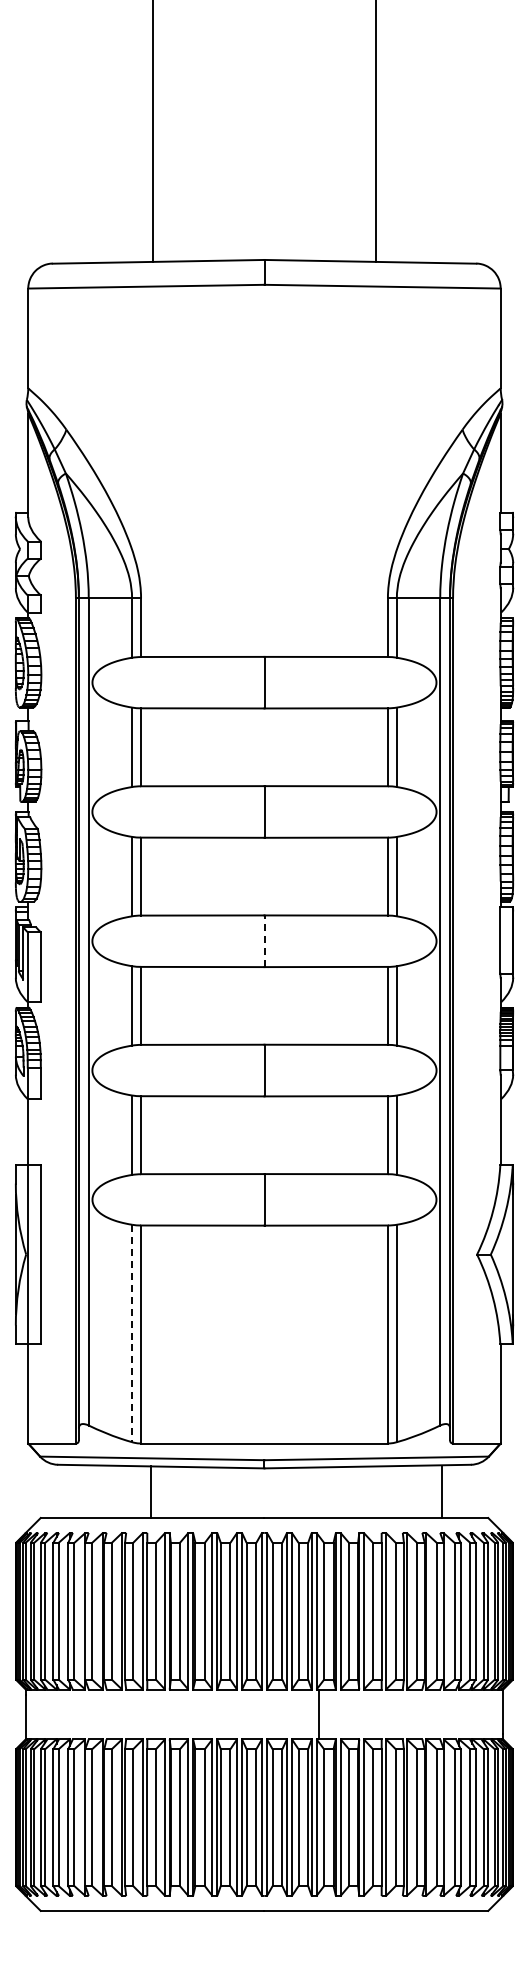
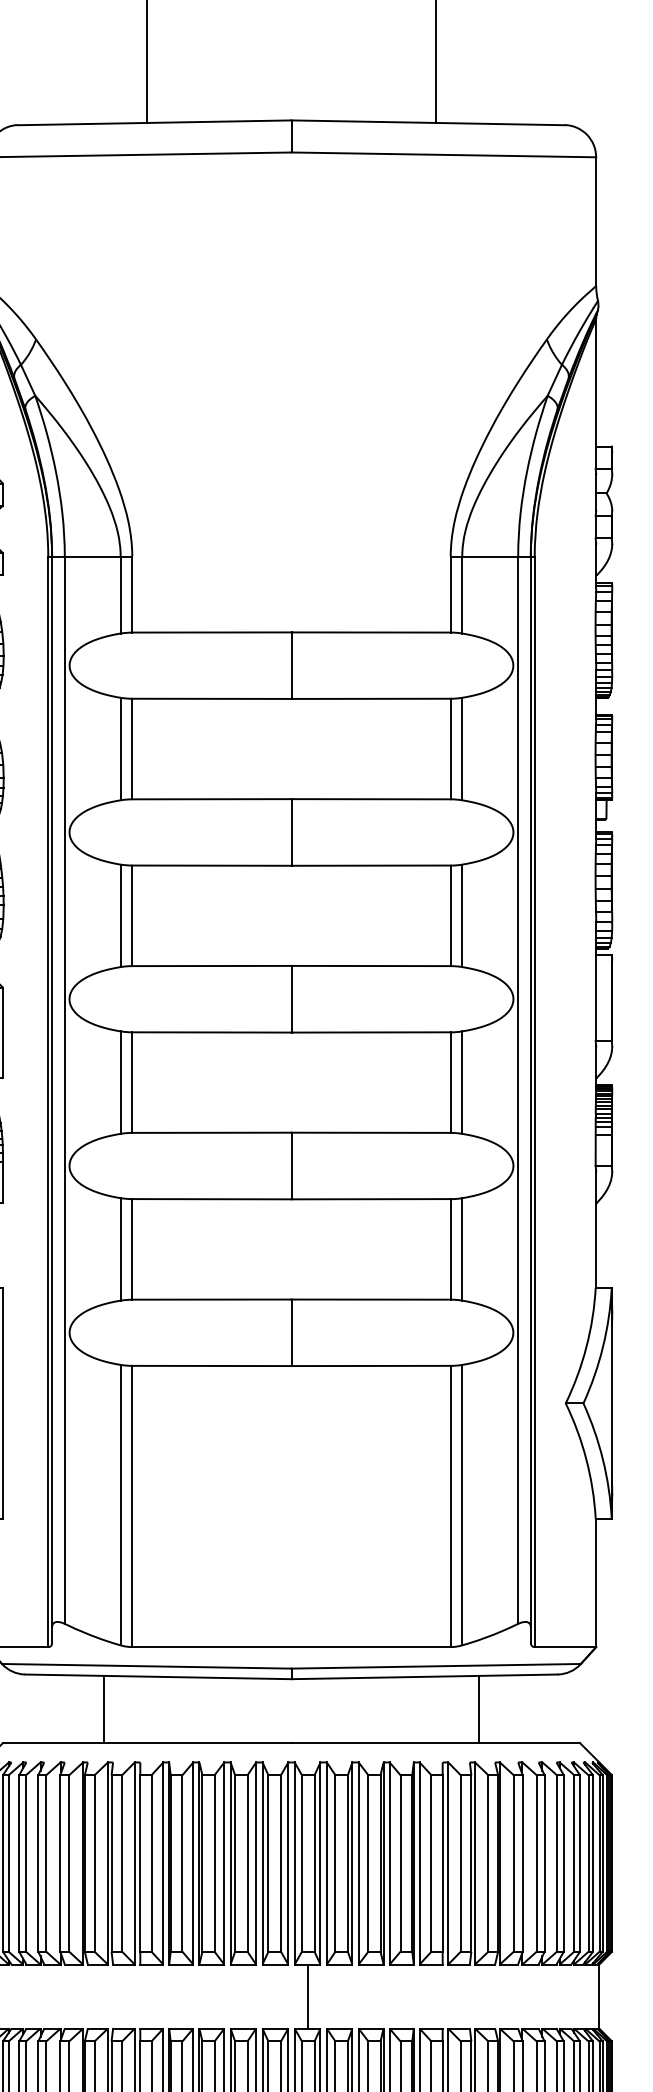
line: (264, 941) -> (291, 999), dashed -> solid
line: (132, 1333) -> (121, 1505), dashed -> solid
line: (151, 1491) -> (104, 1708), moved
line: (441, 1491) -> (478, 1708), moved
line: (319, 1714) -> (308, 1996), moved

